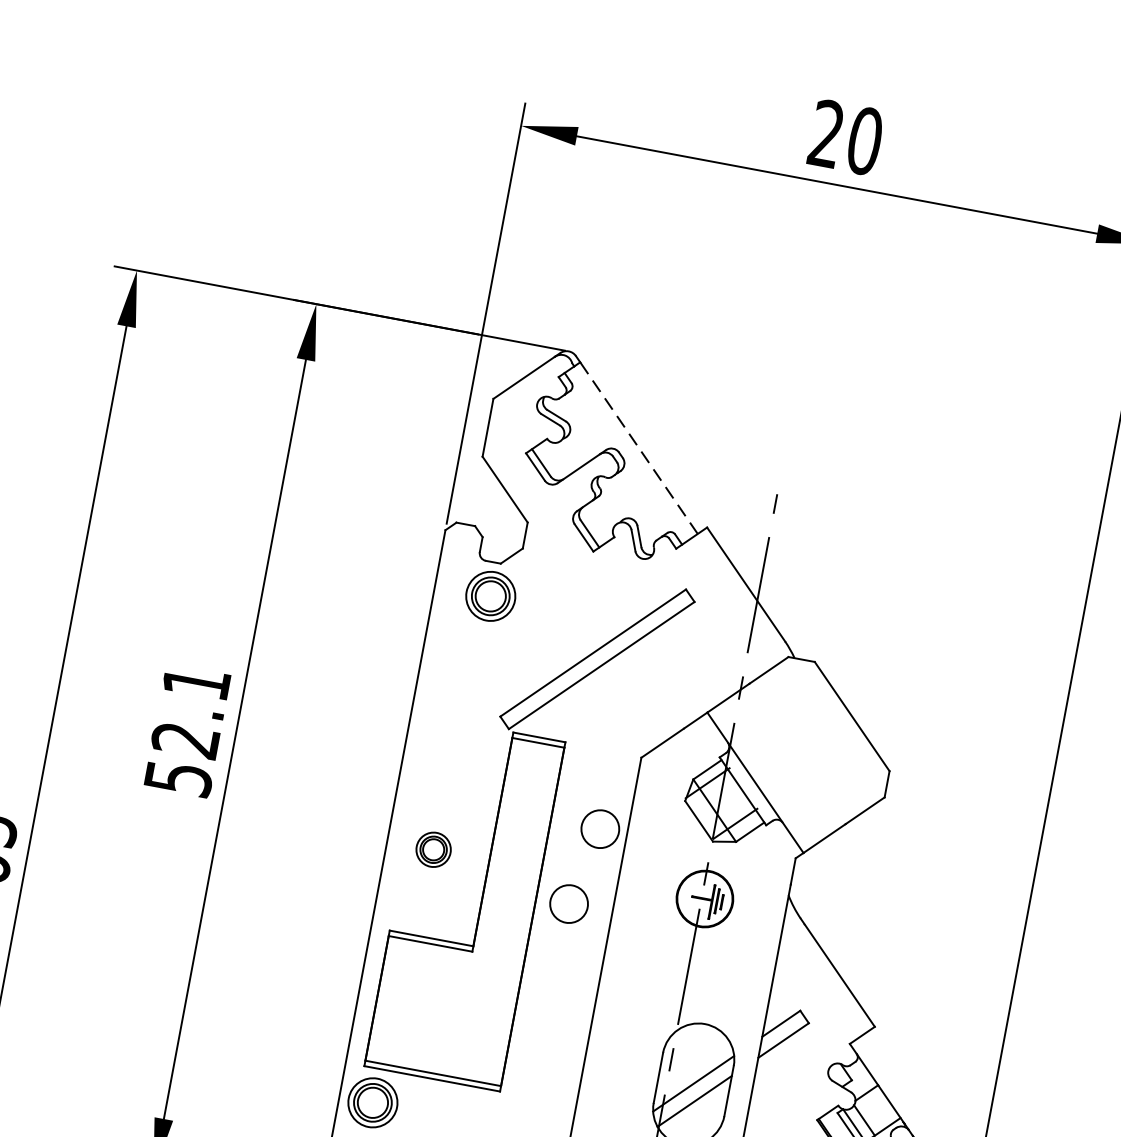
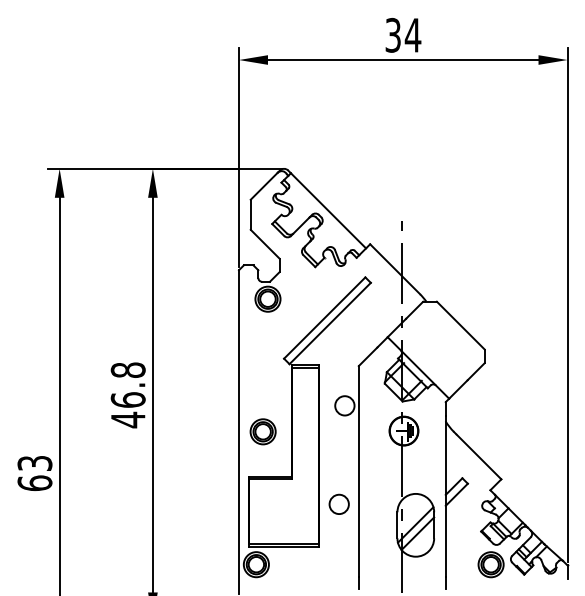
text: (846, 135) -> (403, 34), 20 -> 34
line: (639, 447) -> (328, 210), dashed -> solid
text: (185, 731) -> (127, 395), 52.1 -> 46.8
part: (432, 848) -> (262, 431), size x1.43
circle: (567, 902) -> (338, 503), moved

